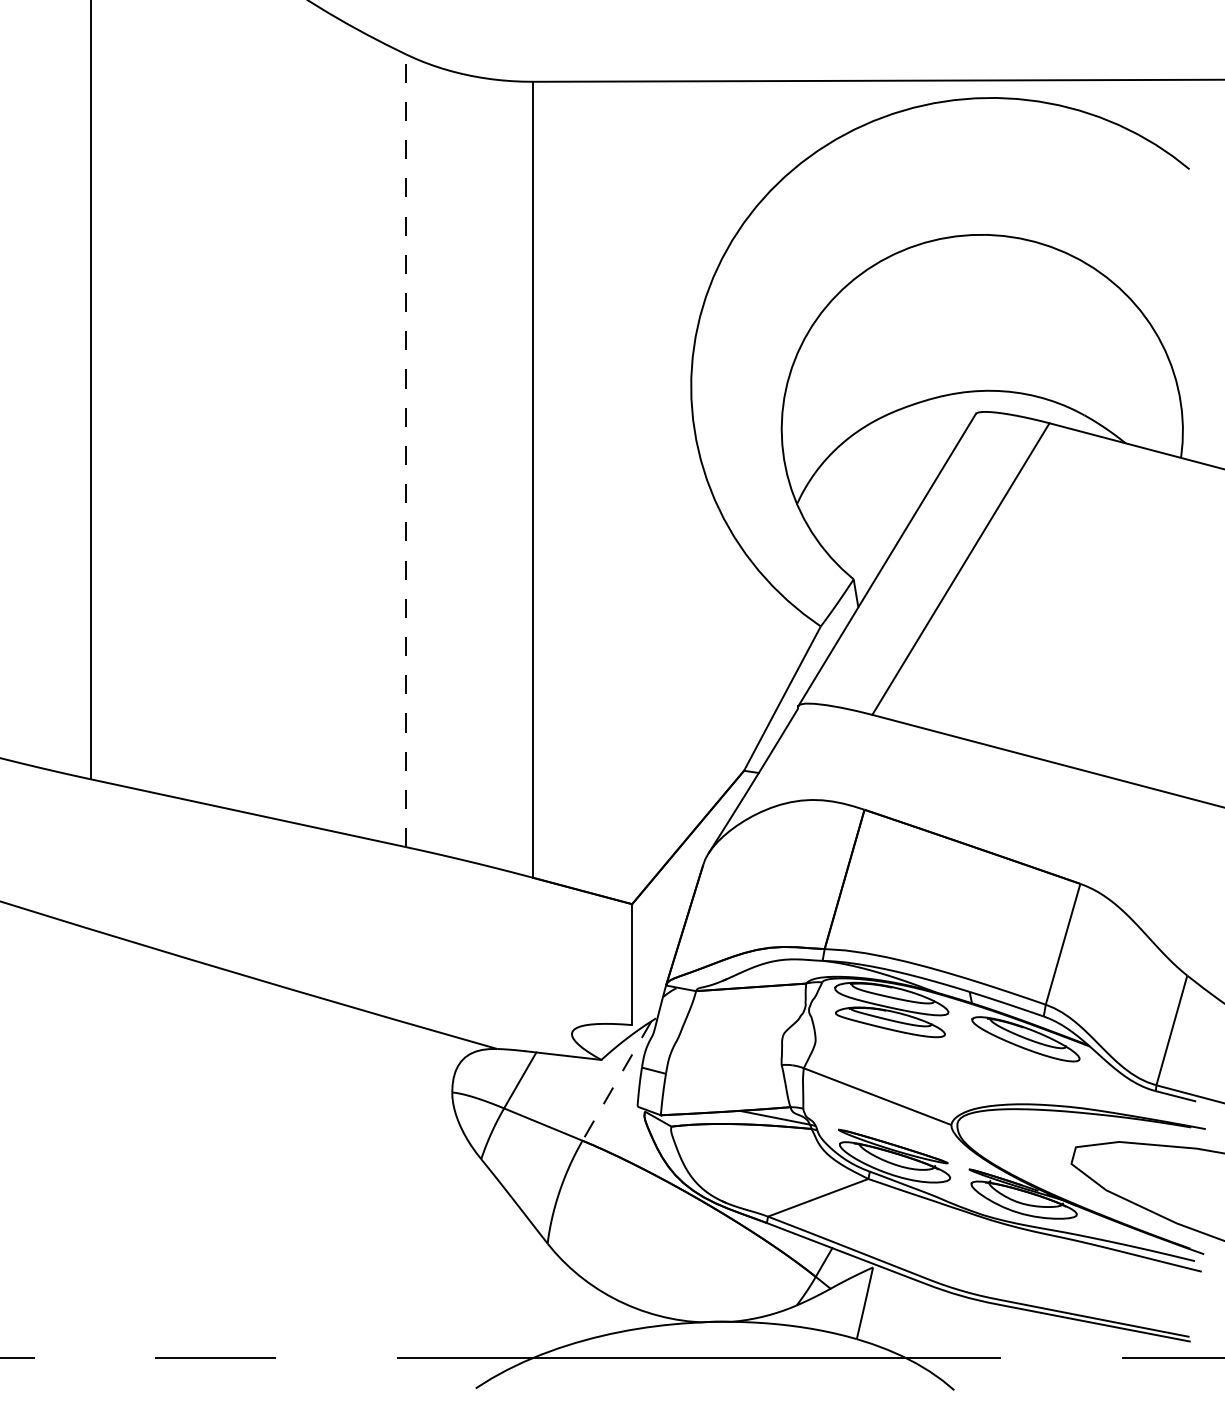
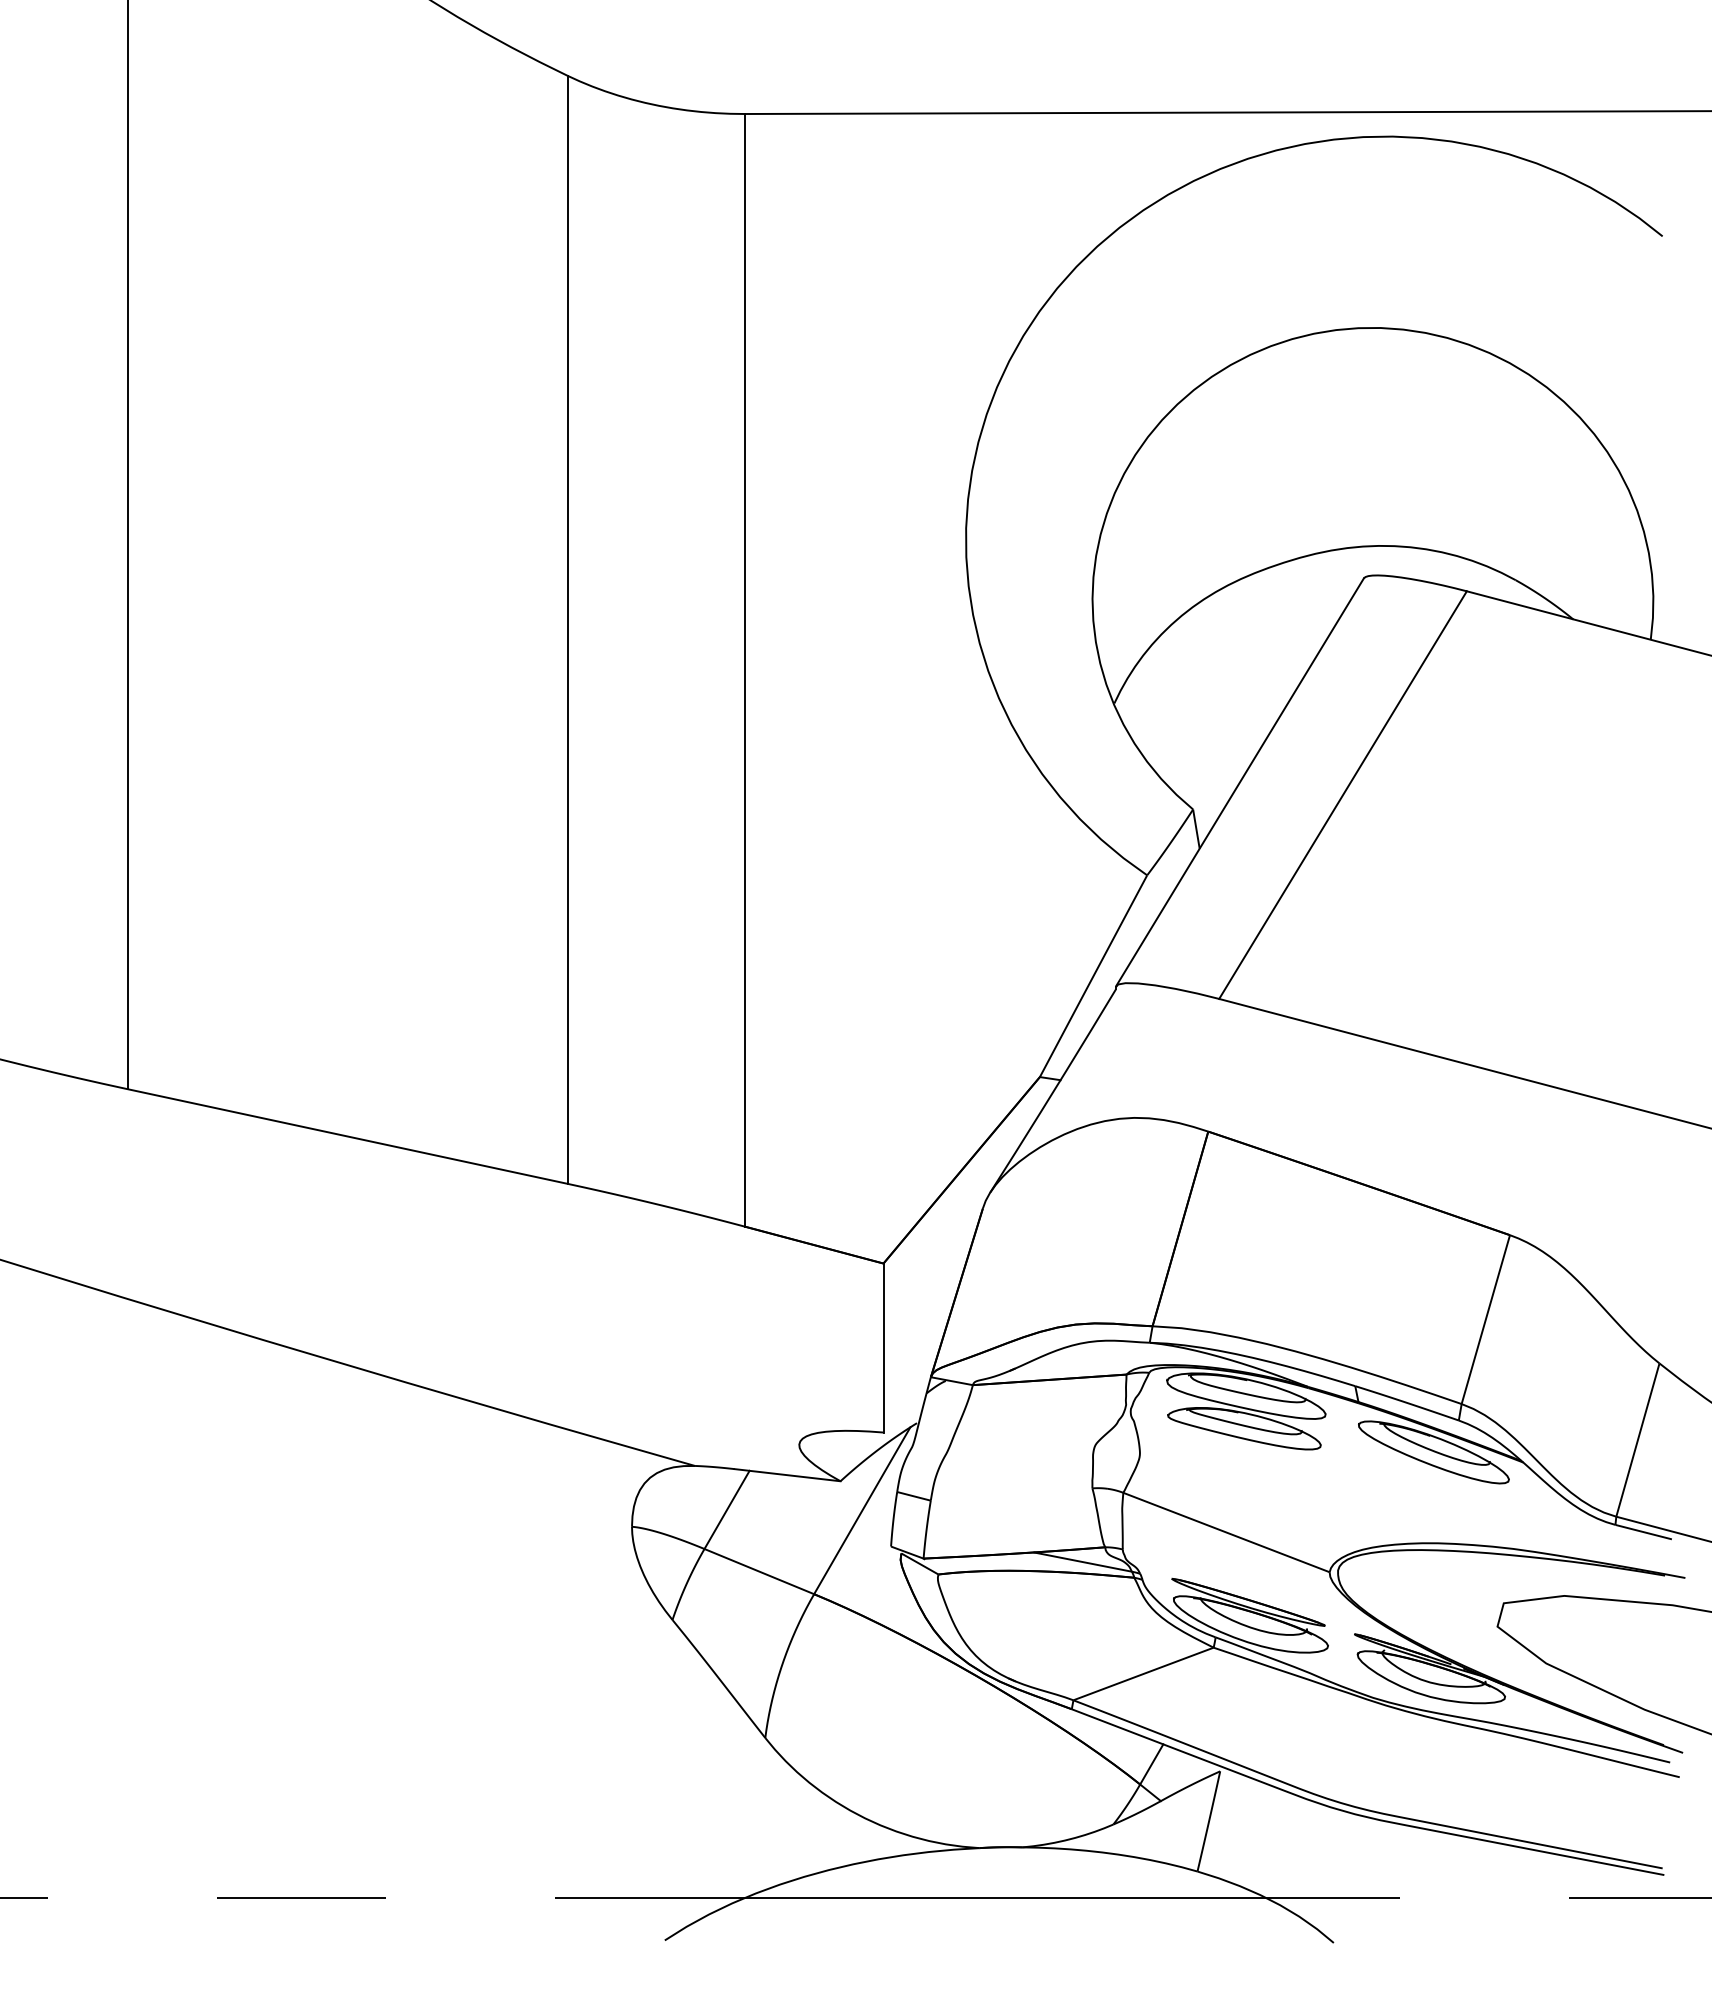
line: (406, 450) -> (567, 629), dashed -> solid
line: (617, 1081) -> (862, 1511), dashed -> solid

